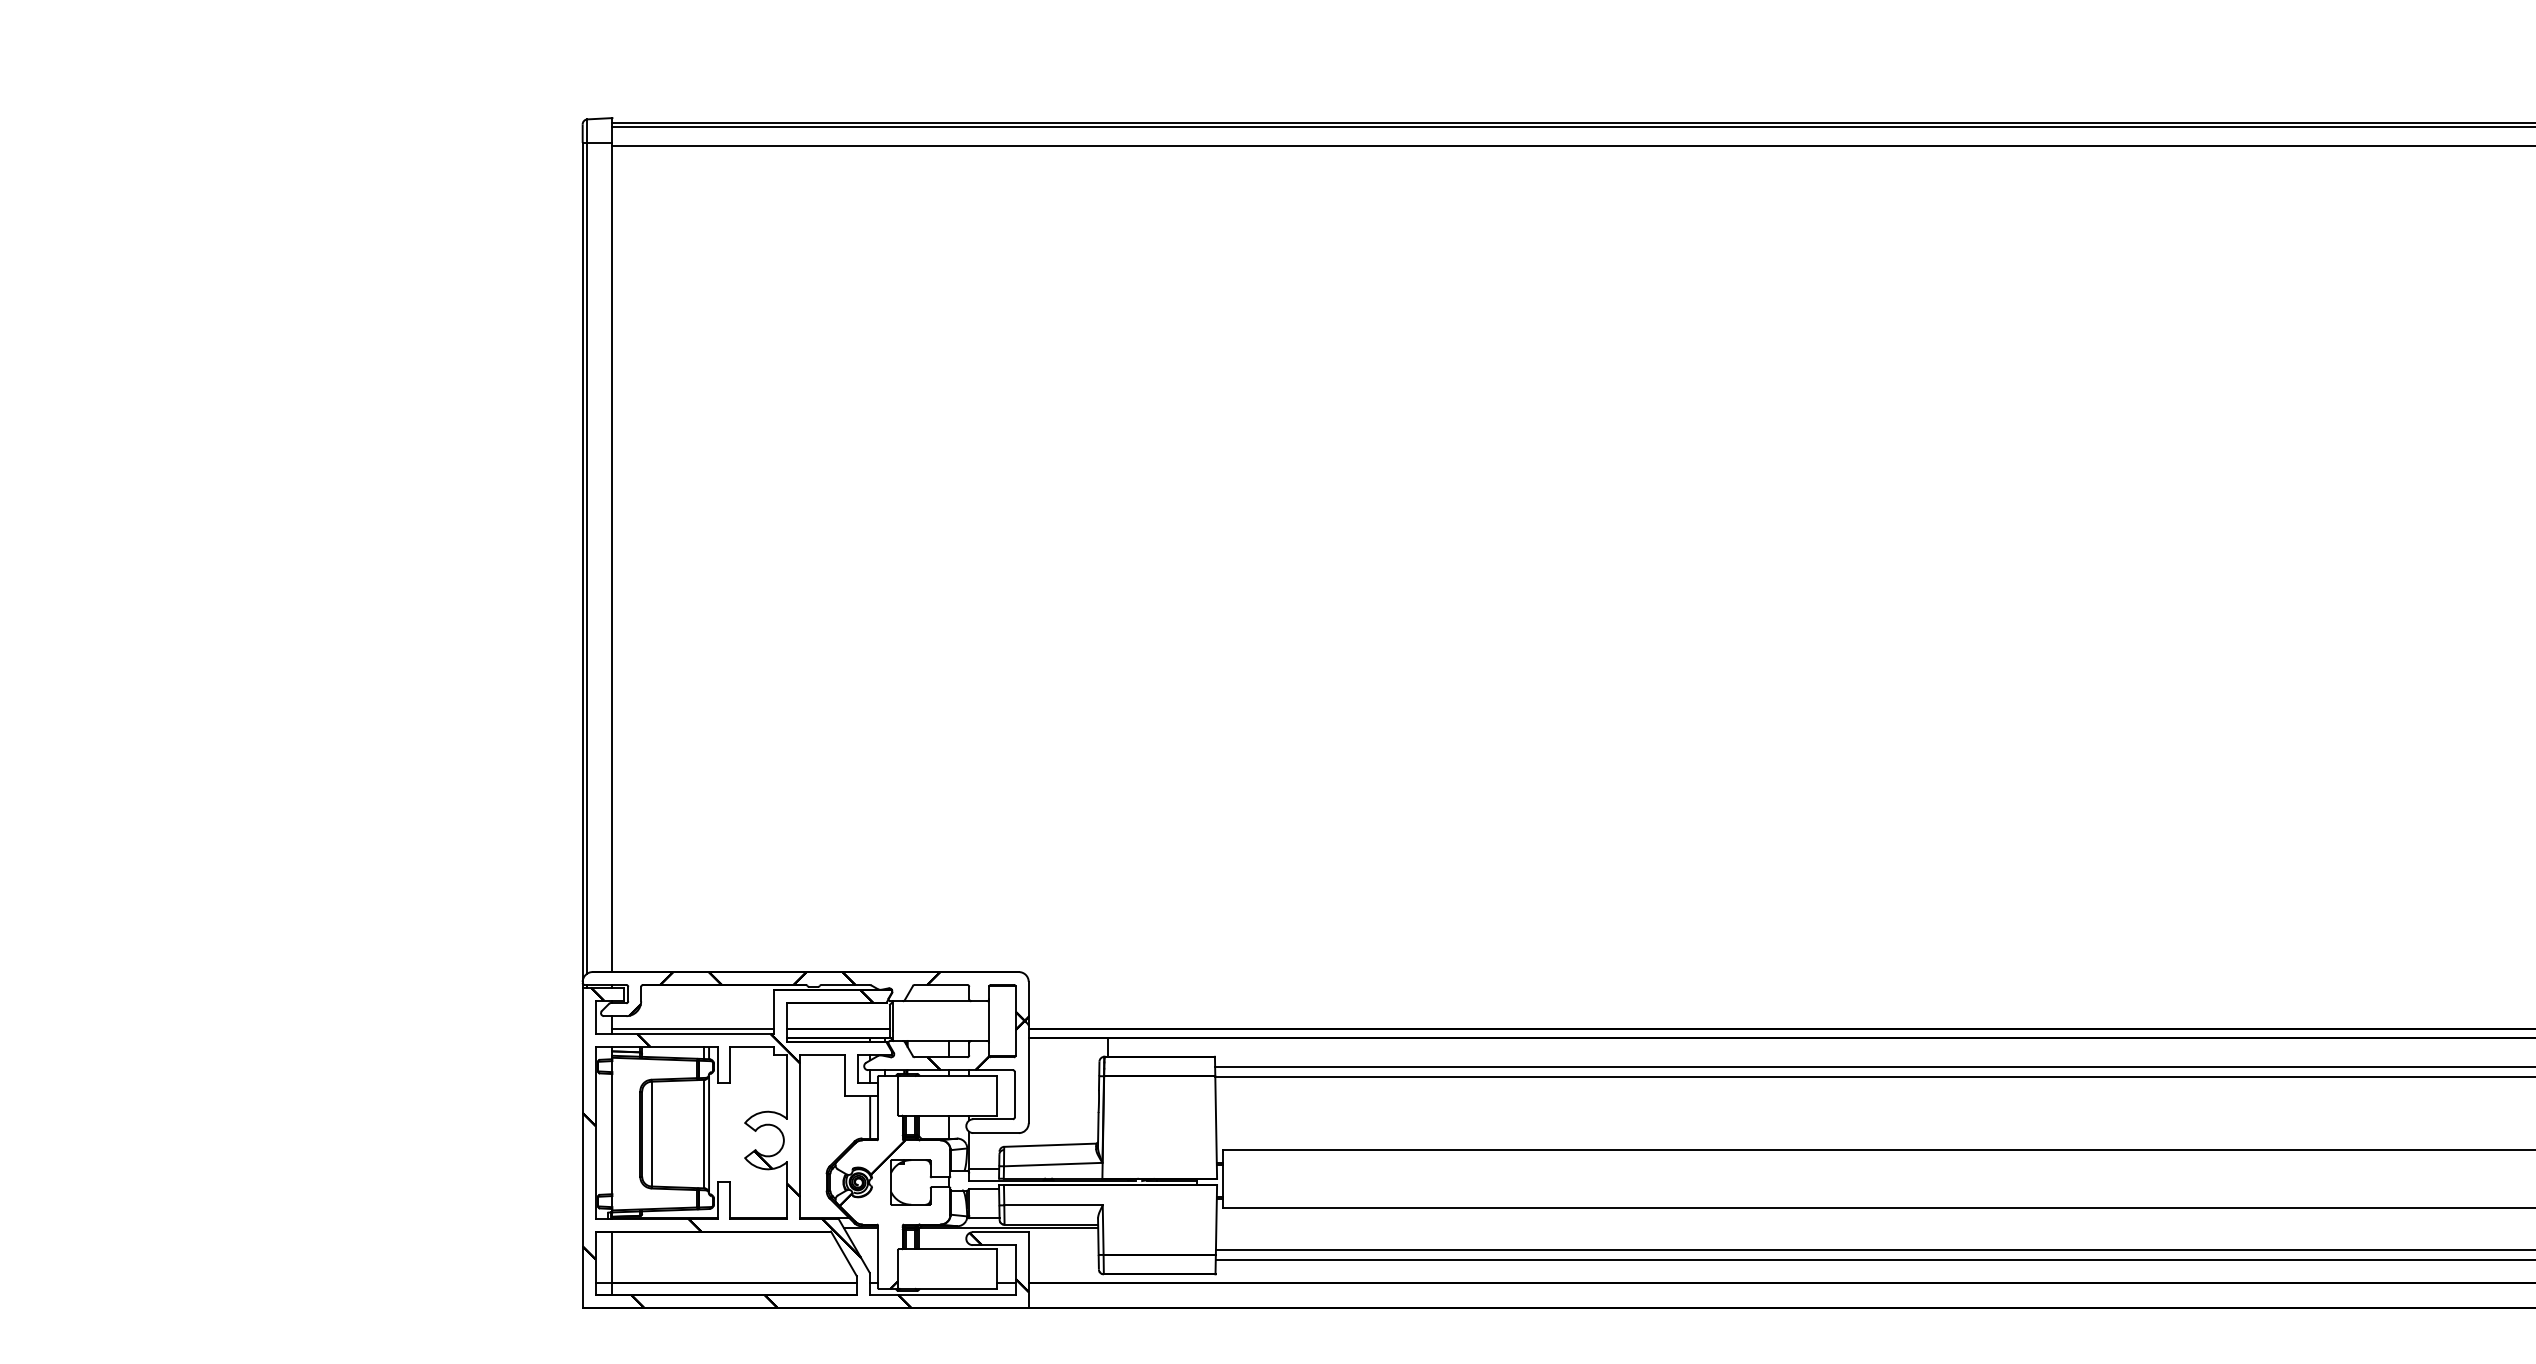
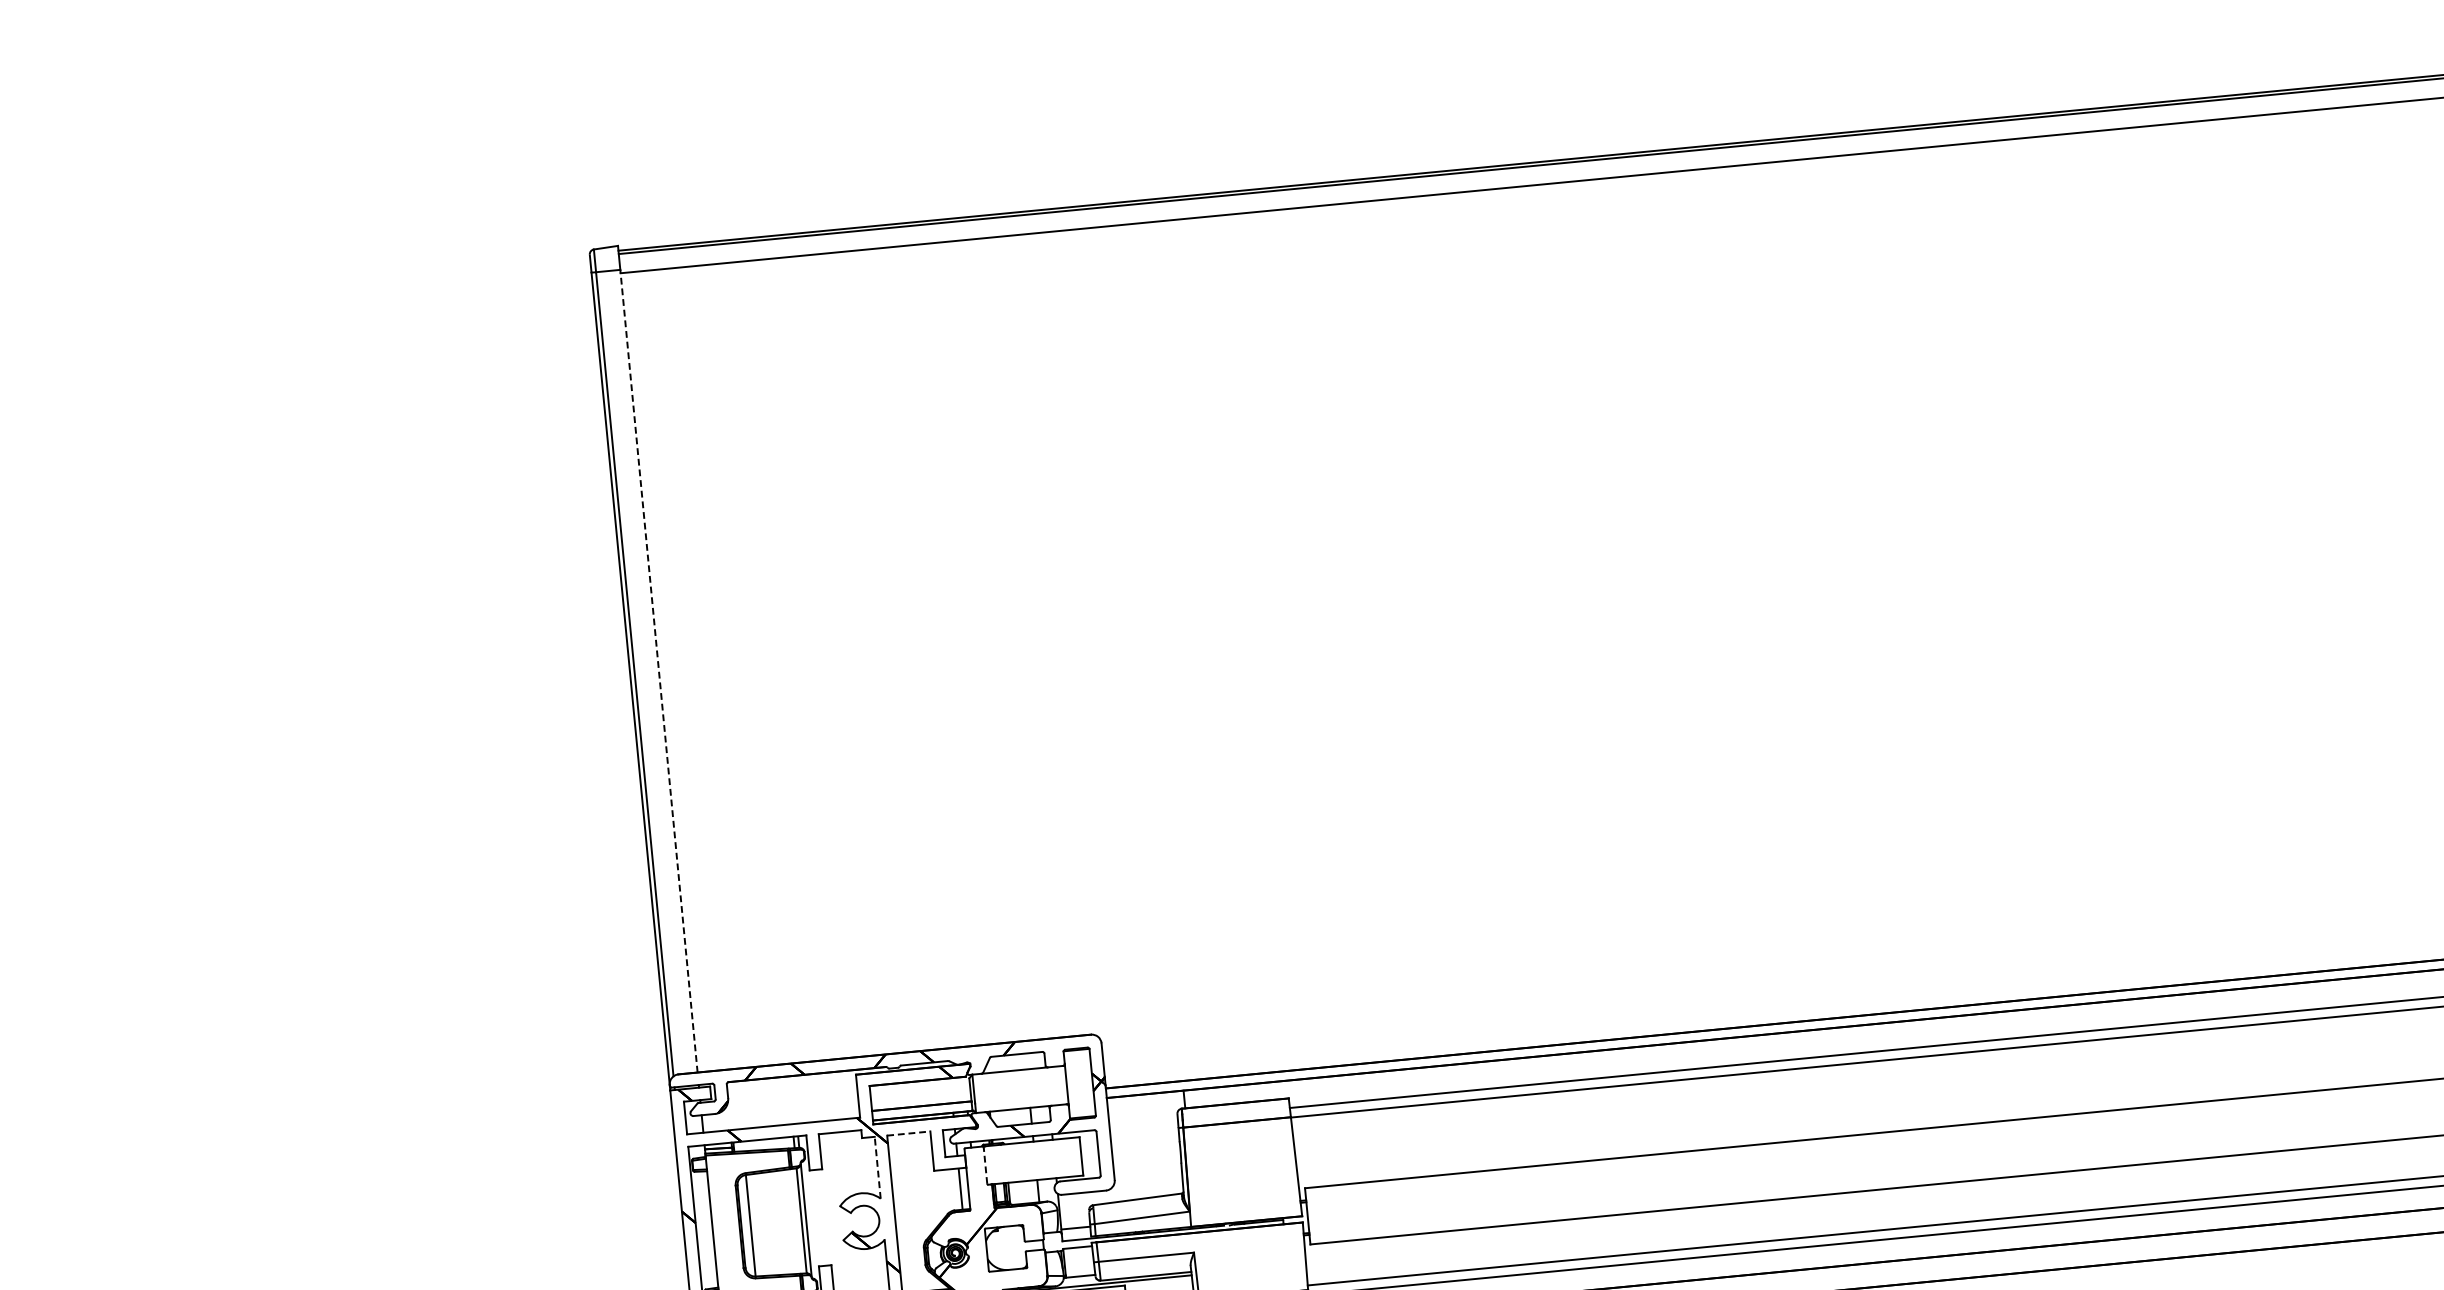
line: (612, 557) -> (659, 671), solid -> dashed
line: (693, 1028) -> (781, 1119), removed
line: (823, 1055) -> (909, 1133), solid -> dashed
line: (787, 1087) -> (877, 1167), solid -> dashed
line: (897, 1095) -> (985, 1165), solid -> dashed

